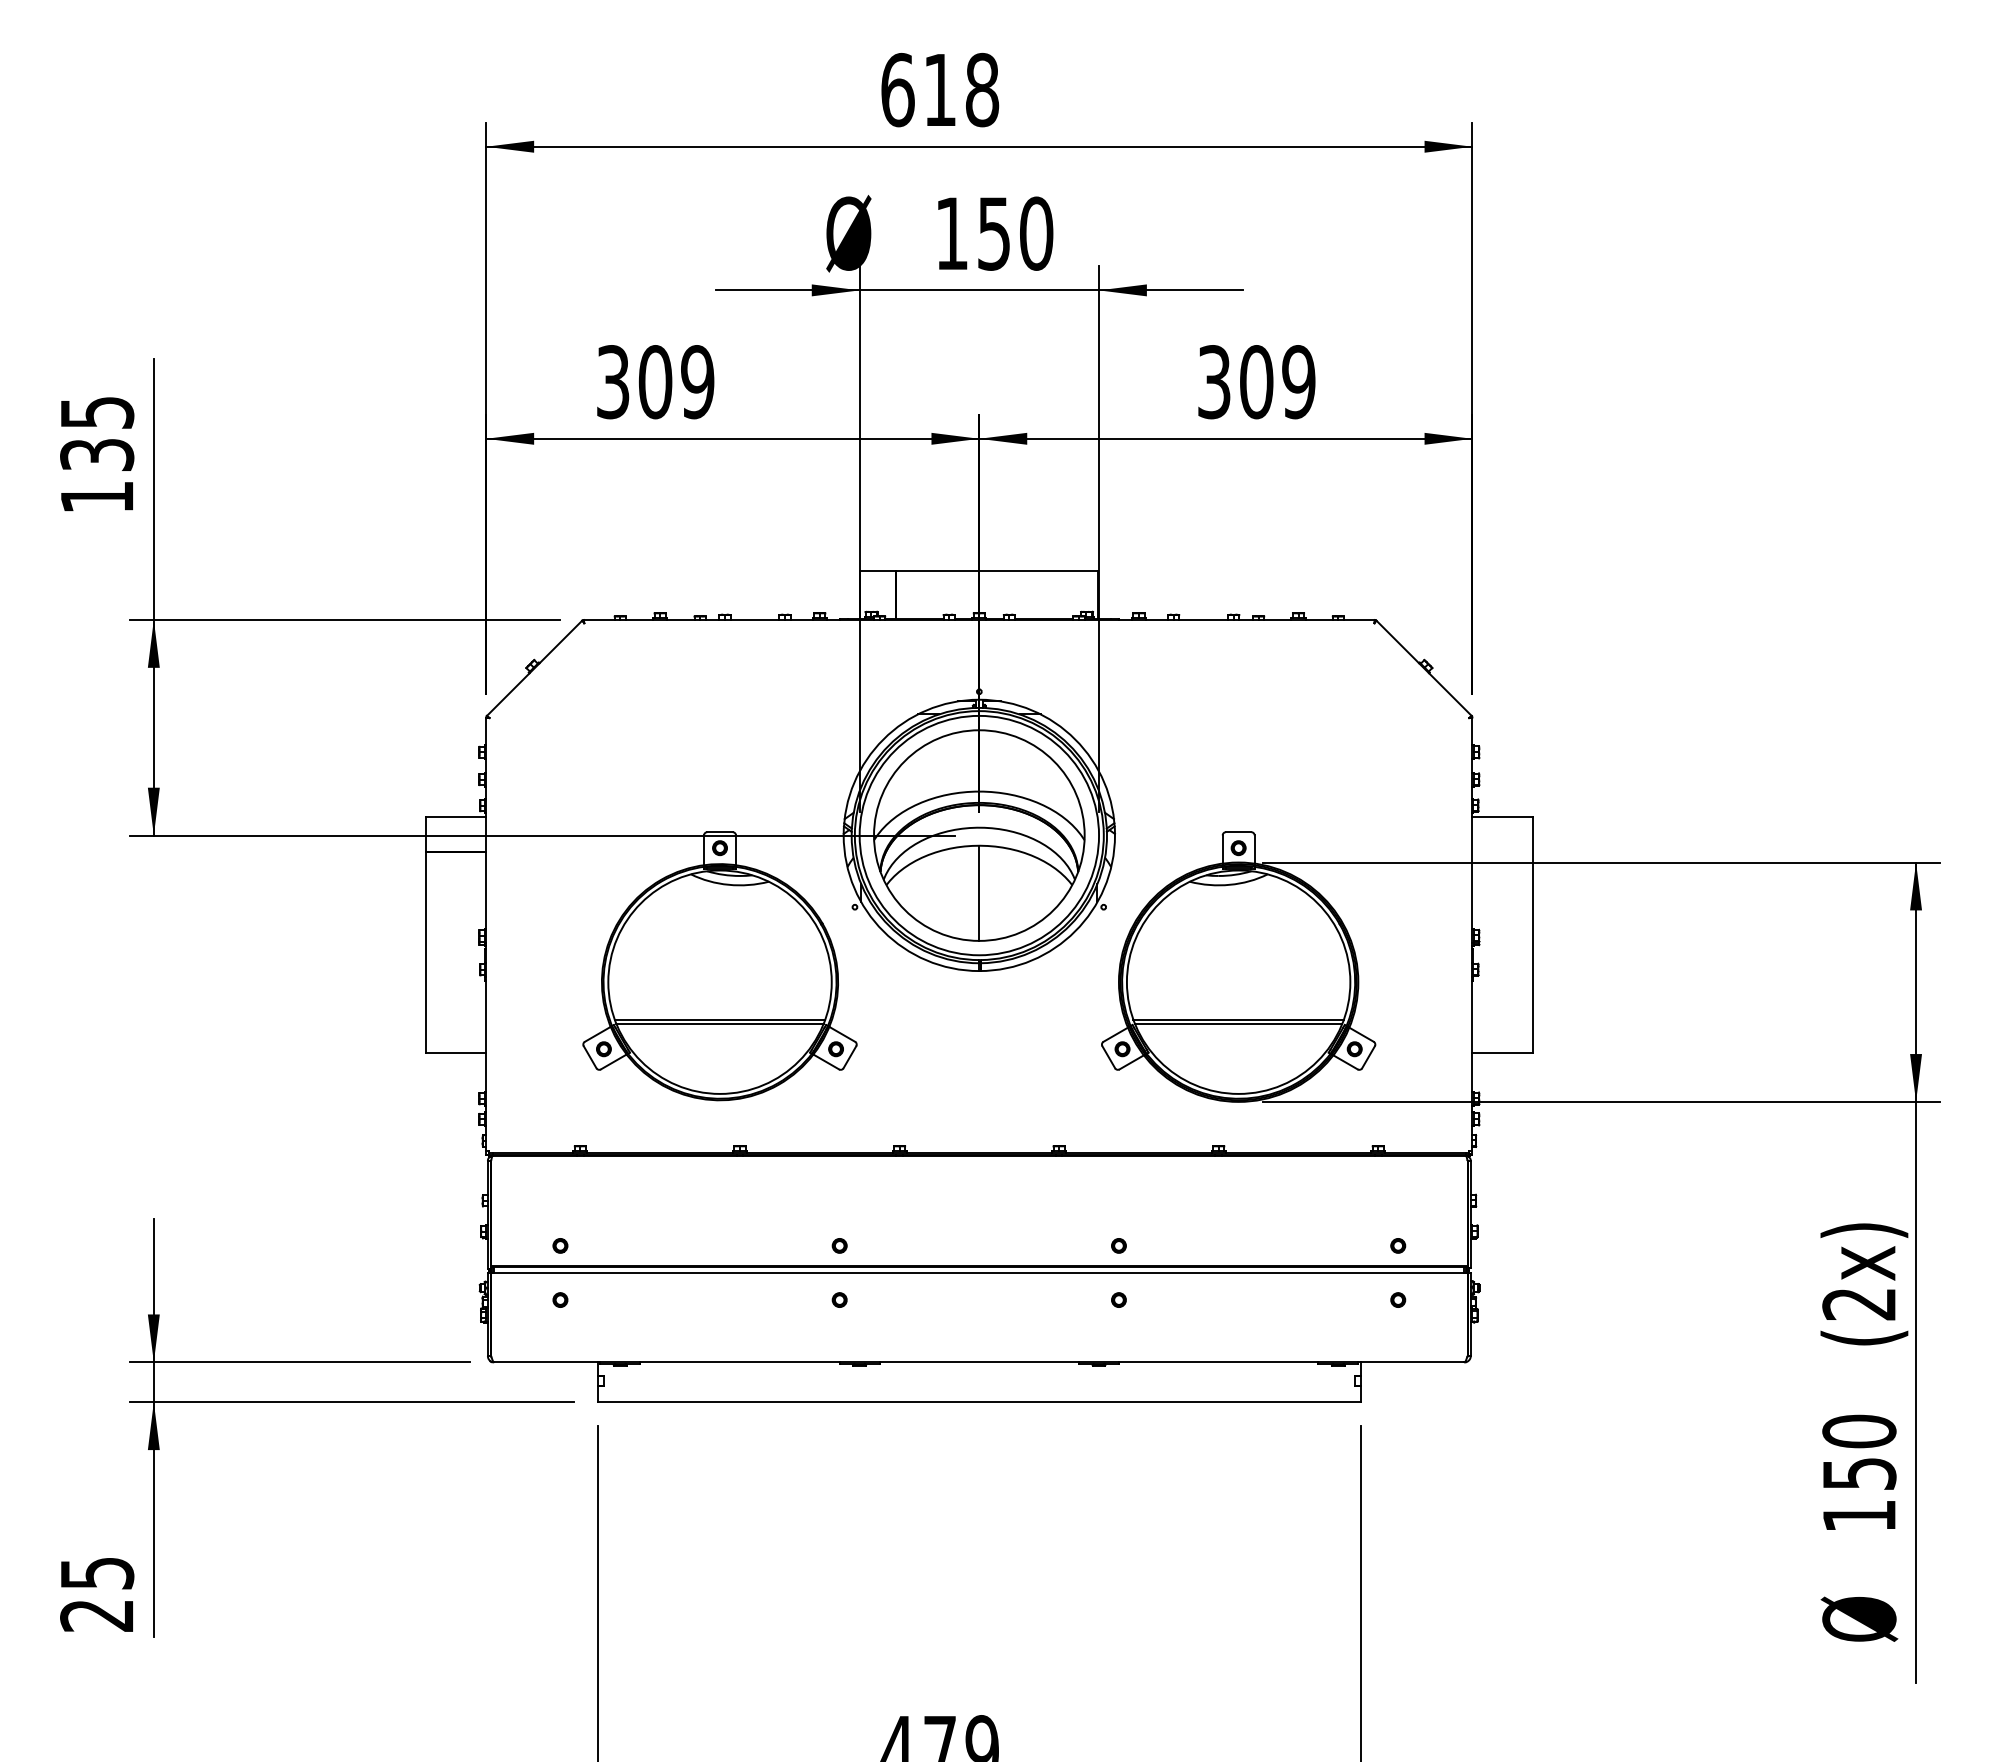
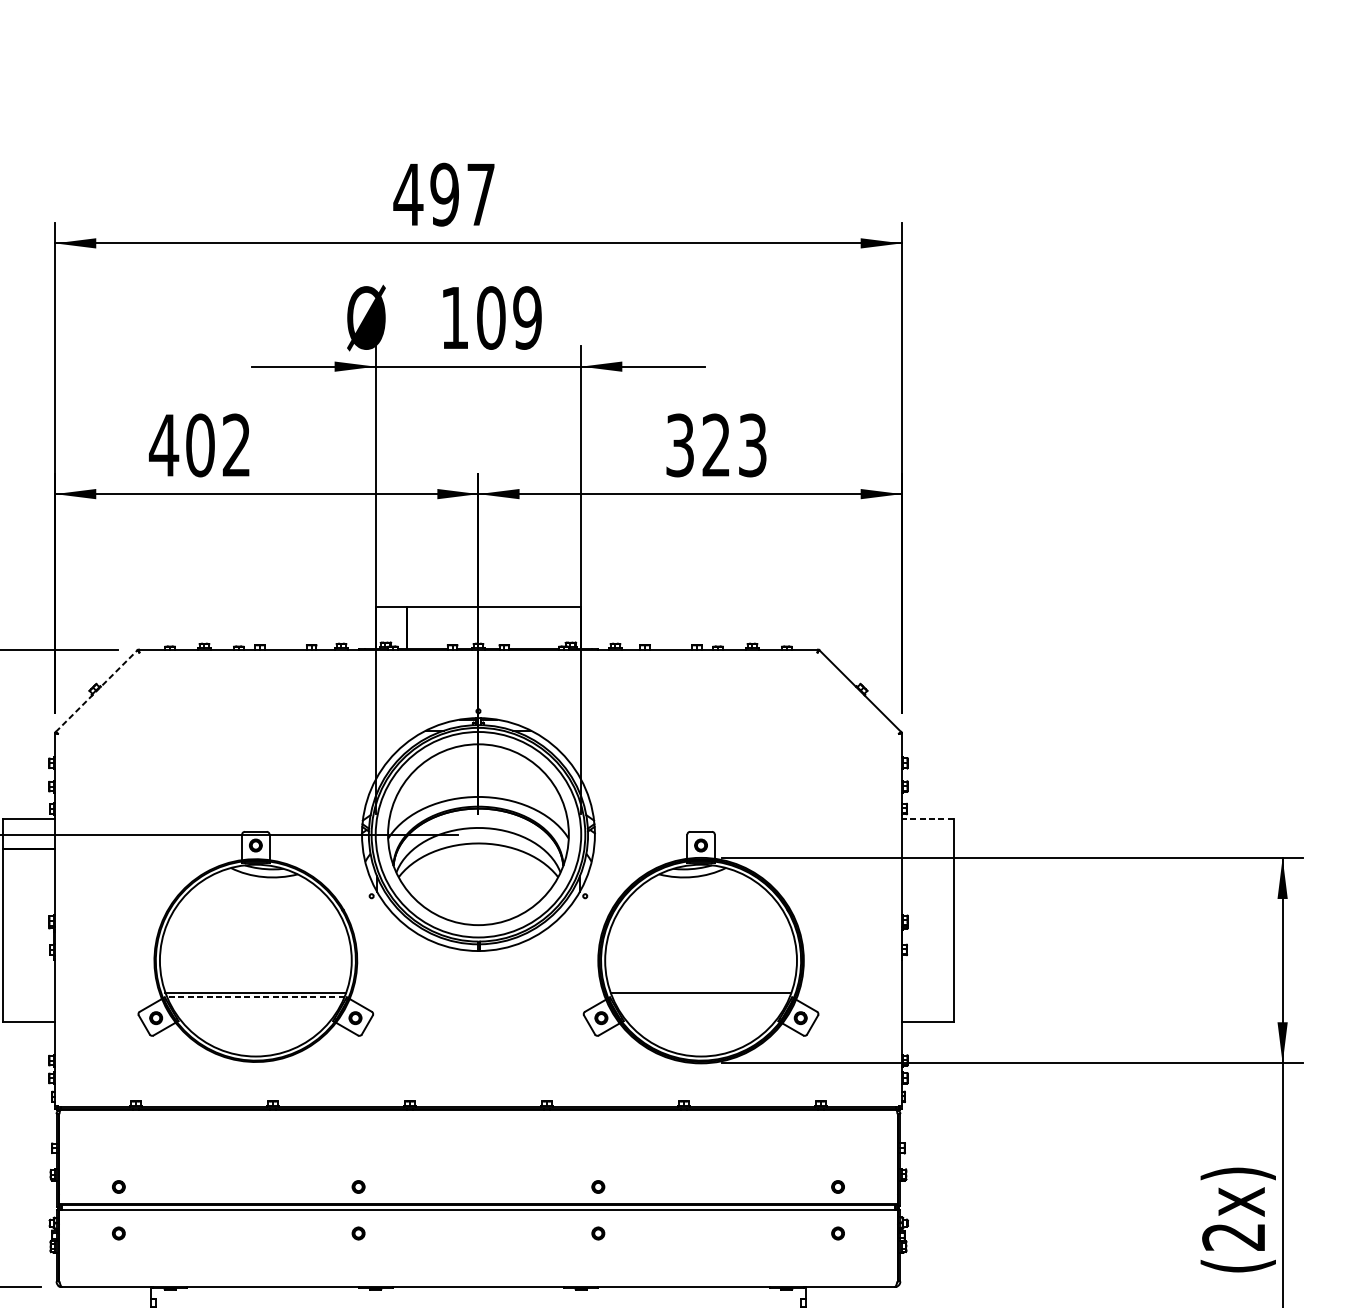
text: (939, 89) -> (444, 194), 618 -> 497
text: (1015, 233) -> (509, 317), 150 -> 109
text: (654, 382) -> (199, 445), 309 -> 402
text: (1277, 382) -> (734, 445), 309 -> 323
line: (534, 667) -> (96, 690), solid -> dashed
line: (1502, 817) -> (927, 819), solid -> dashed
line: (979, 892) -> (478, 883), removed
line: (720, 1024) -> (256, 996), solid -> dashed
line: (1238, 1024) -> (700, 996), removed

